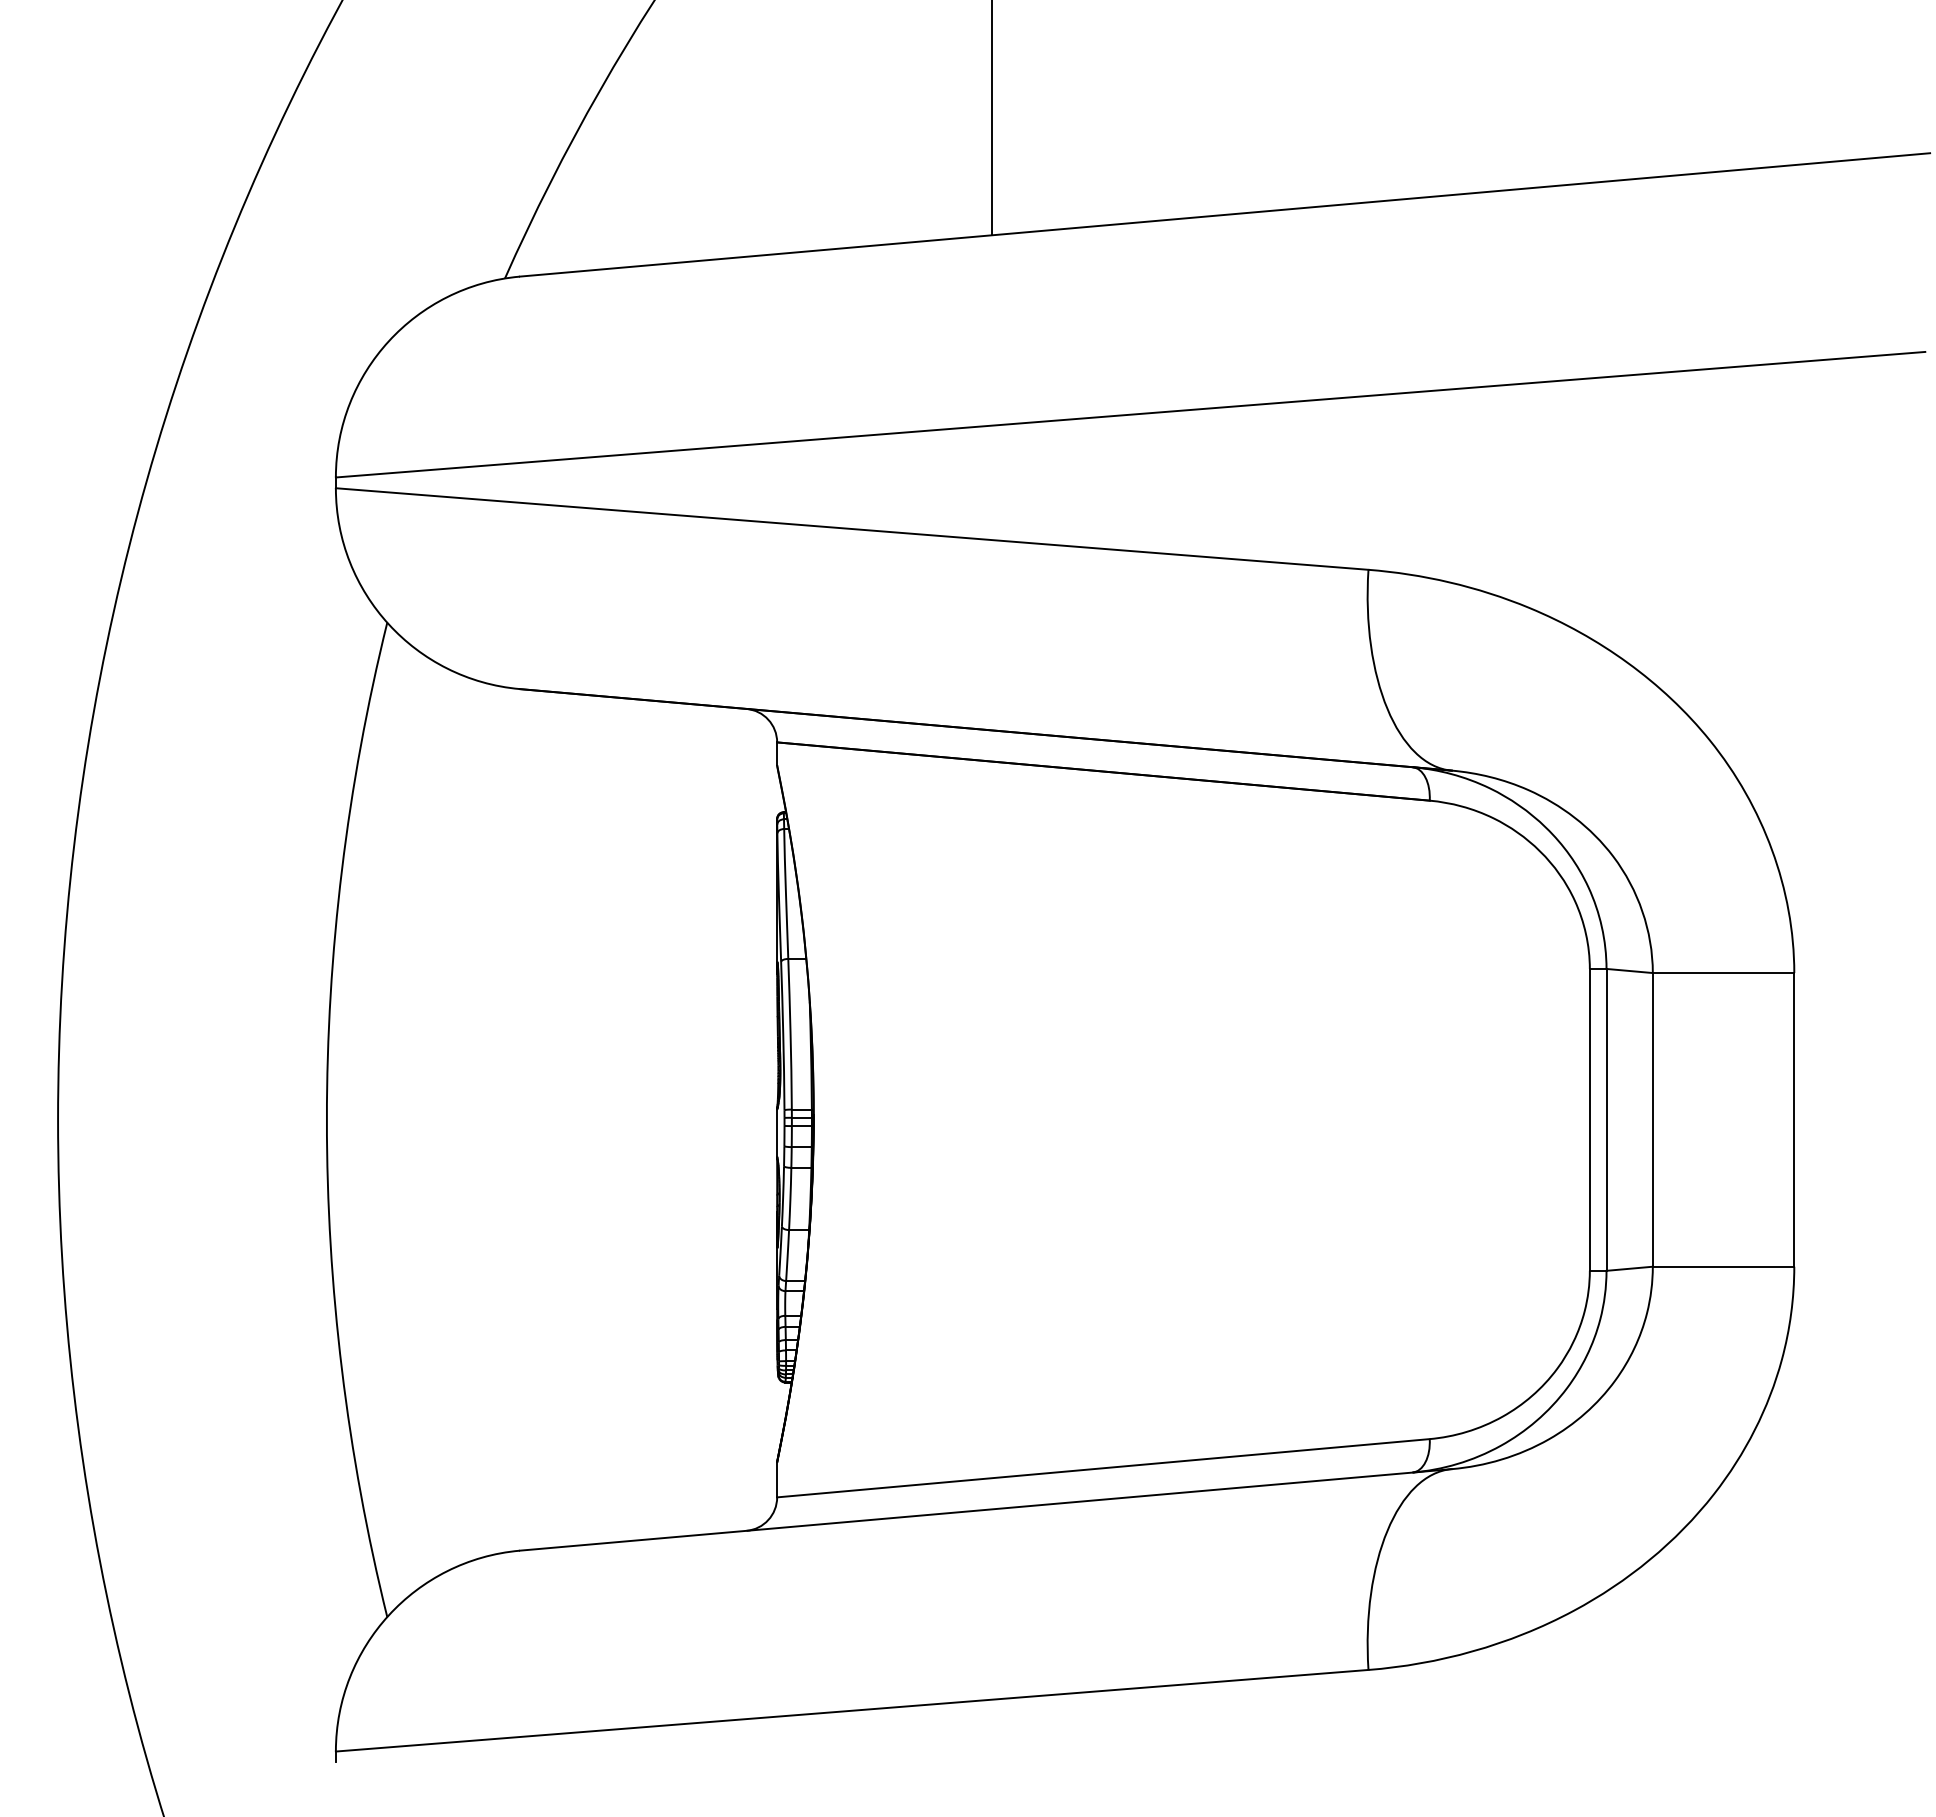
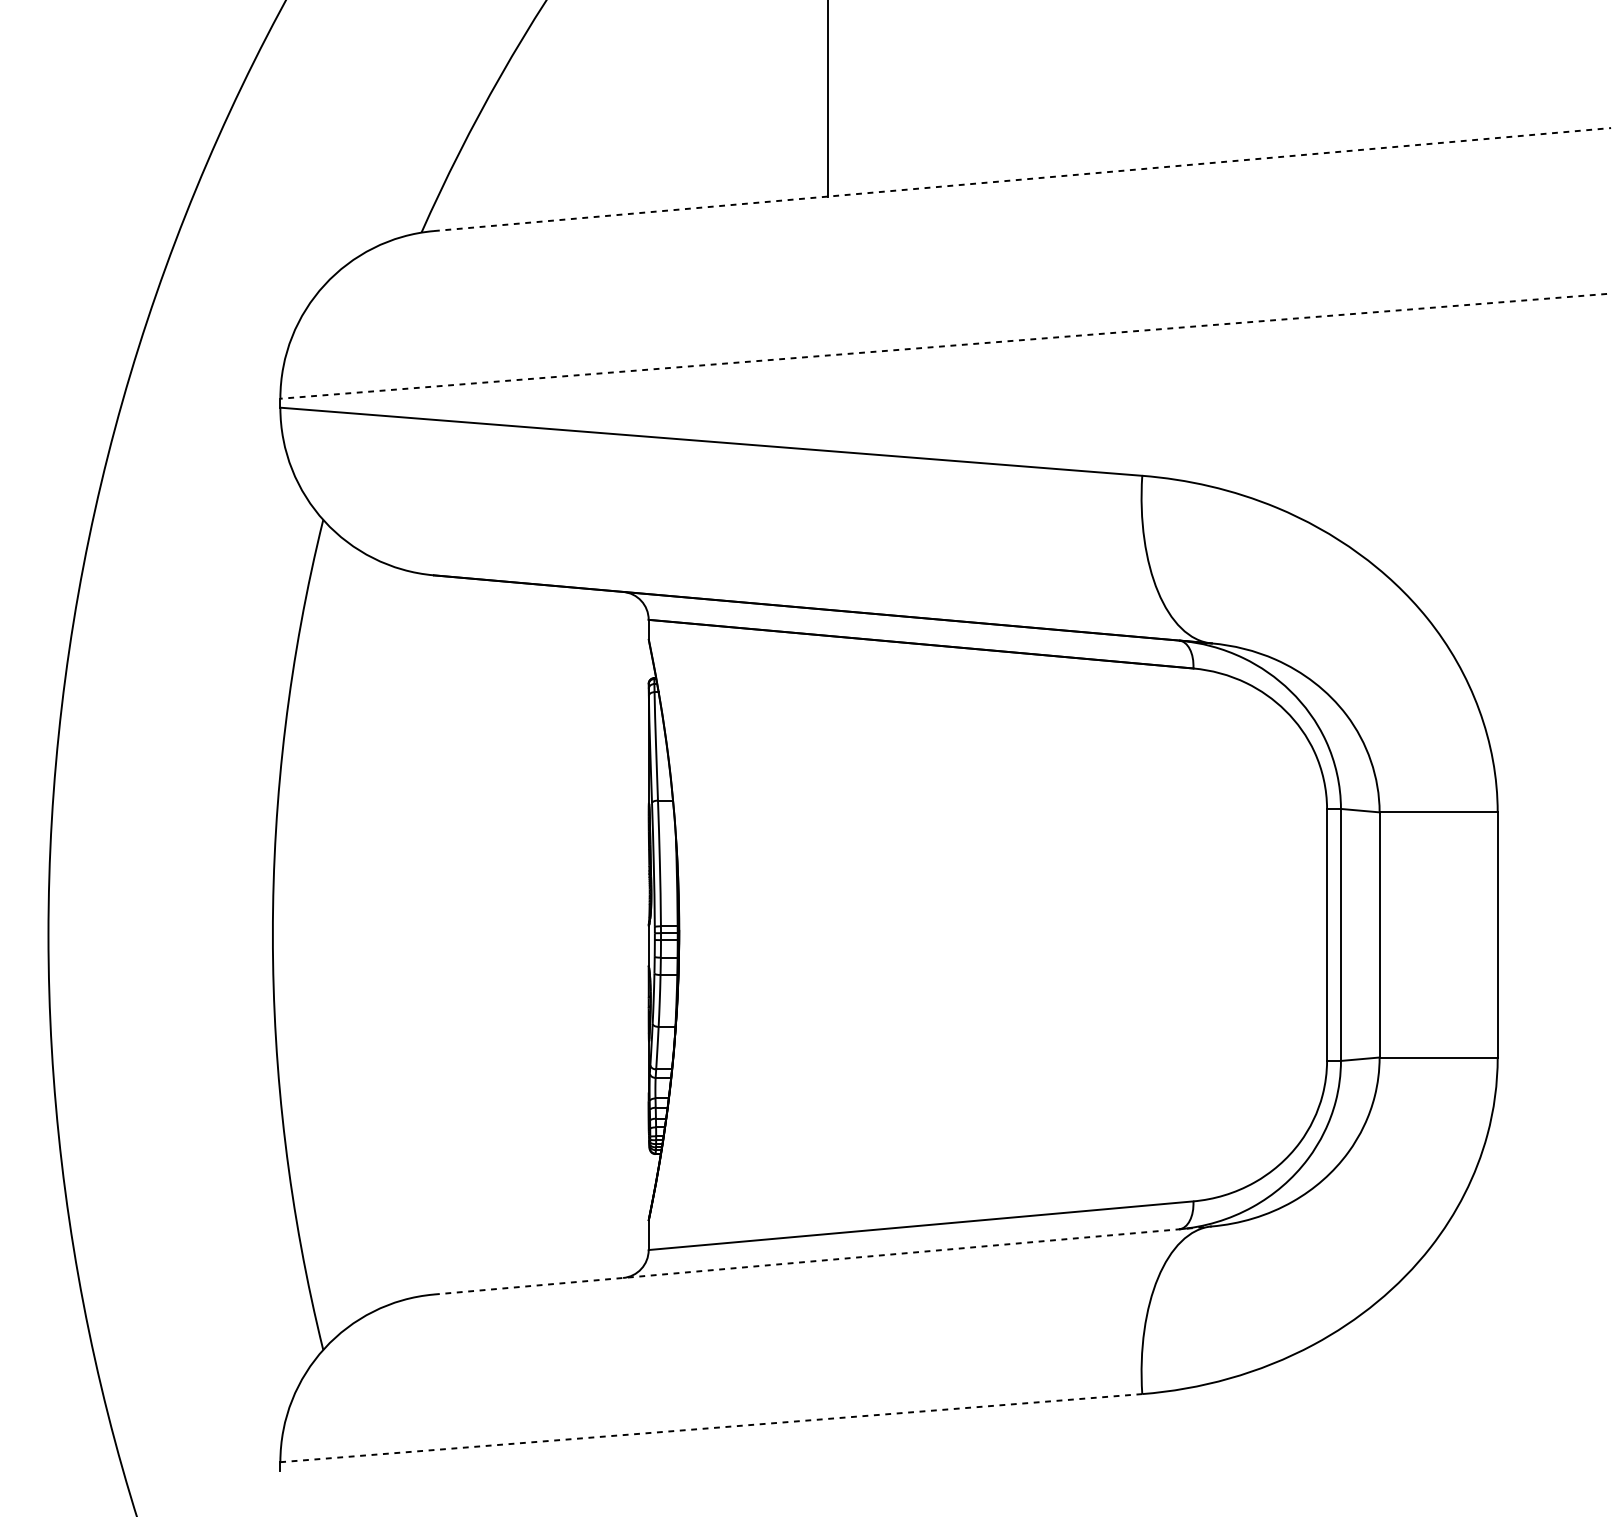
line: (1225, 214) -> (1022, 179), solid -> dashed
line: (1130, 414) -> (943, 346), solid -> dashed
line: (985, 1509) -> (822, 1260), solid -> dashed
line: (852, 1710) -> (711, 1427), solid -> dashed

